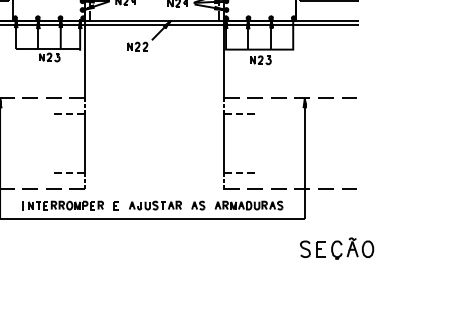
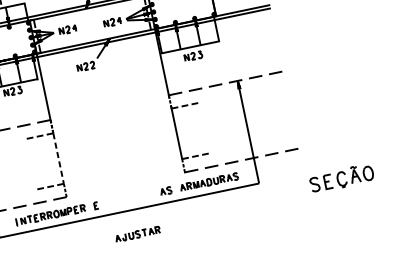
line: (85, 143) -> (58, 158), solid -> dashed
part: (155, 205) -> (137, 234), moved
part: (337, 248) -> (342, 178), moved

